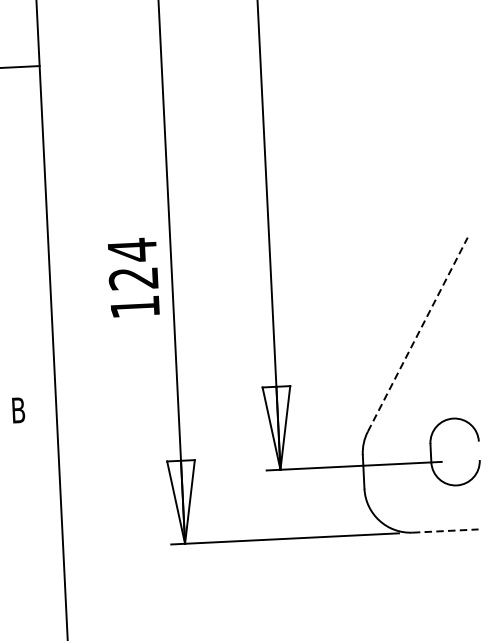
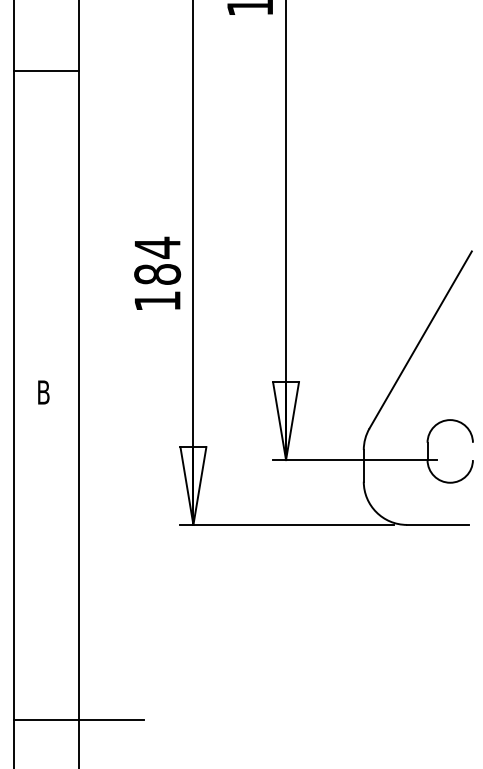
text: (133, 278) -> (157, 274), 124 -> 184
line: (417, 334) -> (420, 339), dashed -> solid
line: (445, 530) -> (437, 524), dashed -> solid

